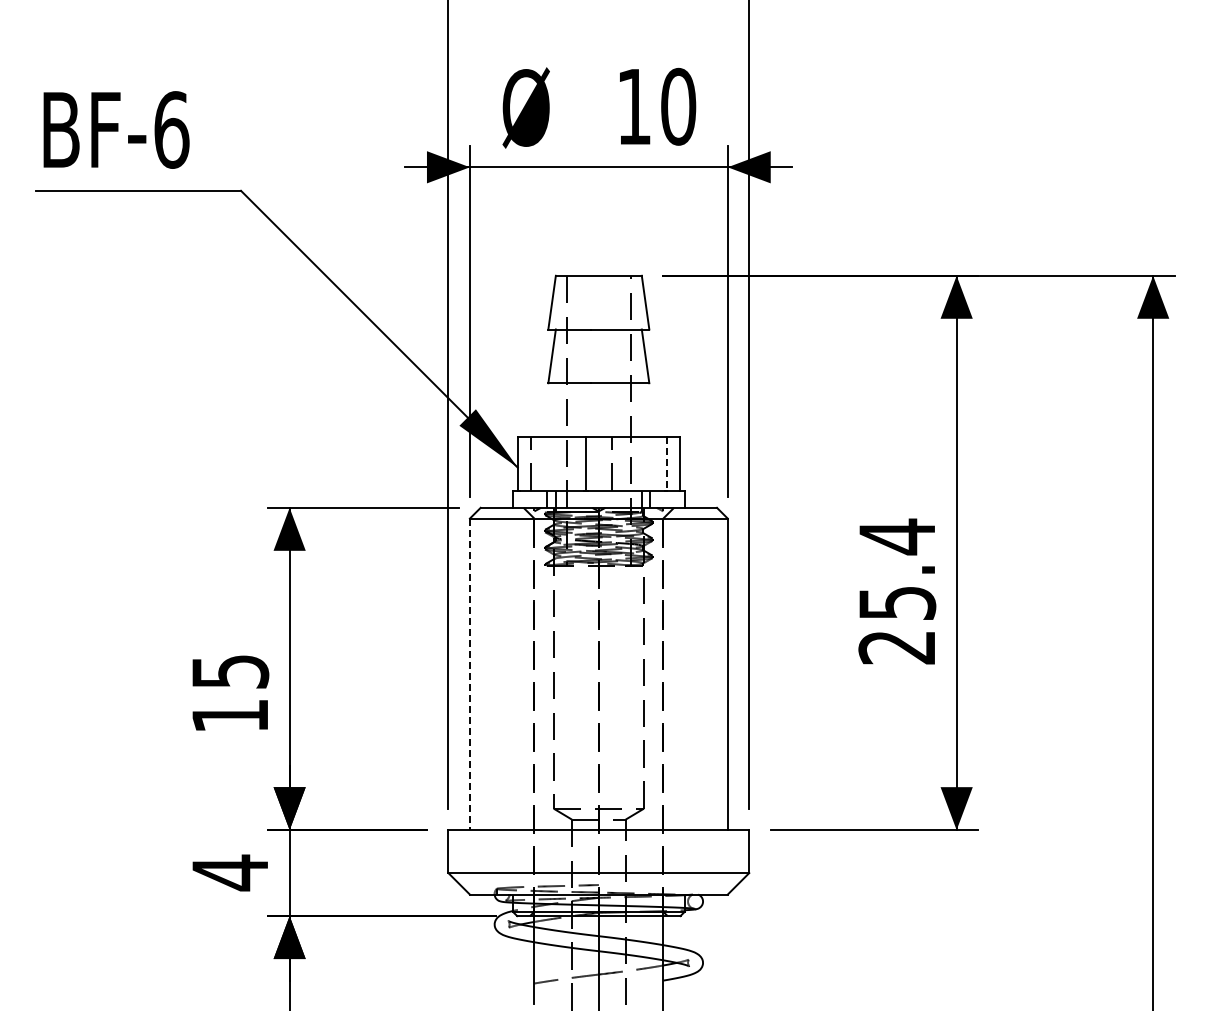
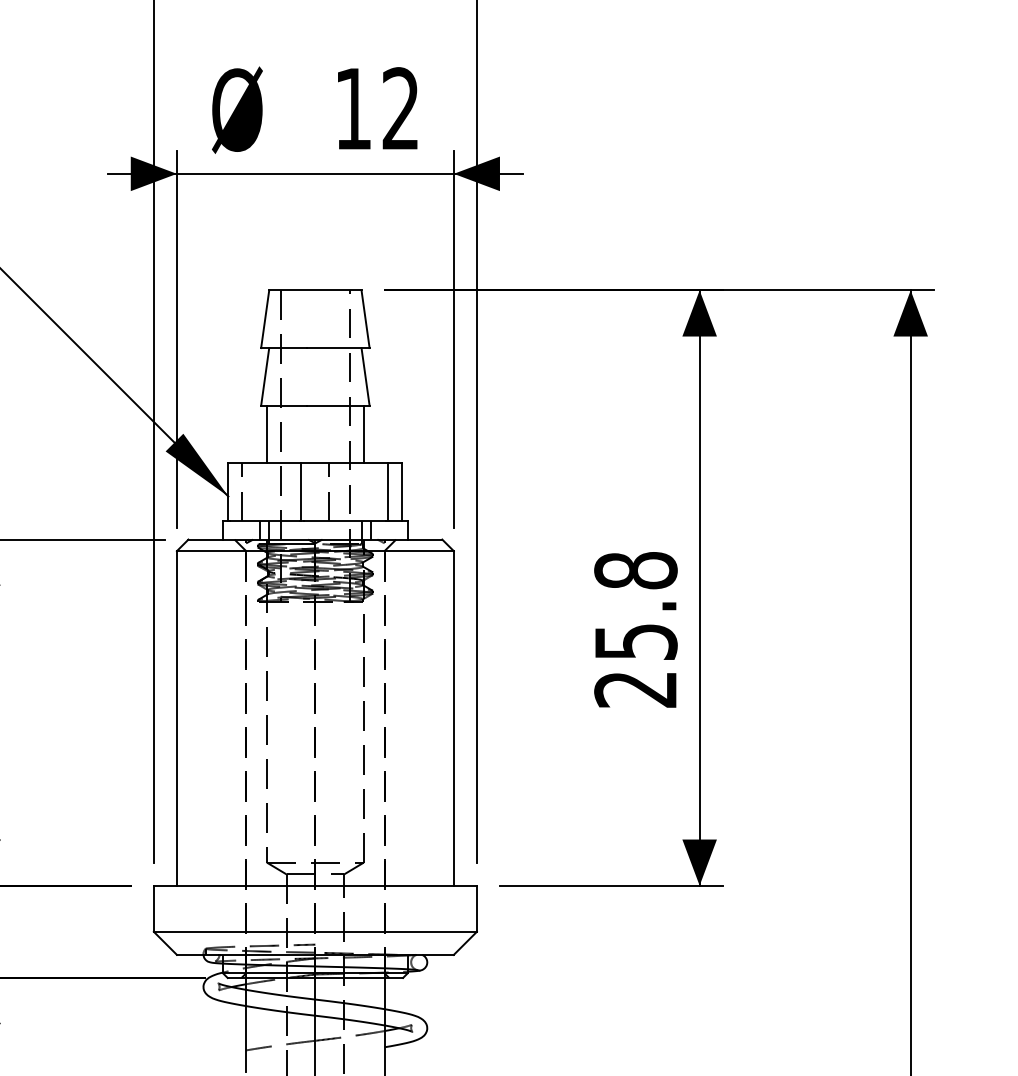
text: (678, 106) -> (400, 108), 10 -> 12
line: (553, 409) -> (266, 433), added
line: (643, 409) -> (363, 433), added
line: (666, 463) -> (388, 491), dashed -> solid
text: (897, 536) -> (636, 570), 25.4 -> 25.8
line: (469, 674) -> (176, 718), dashed -> solid

